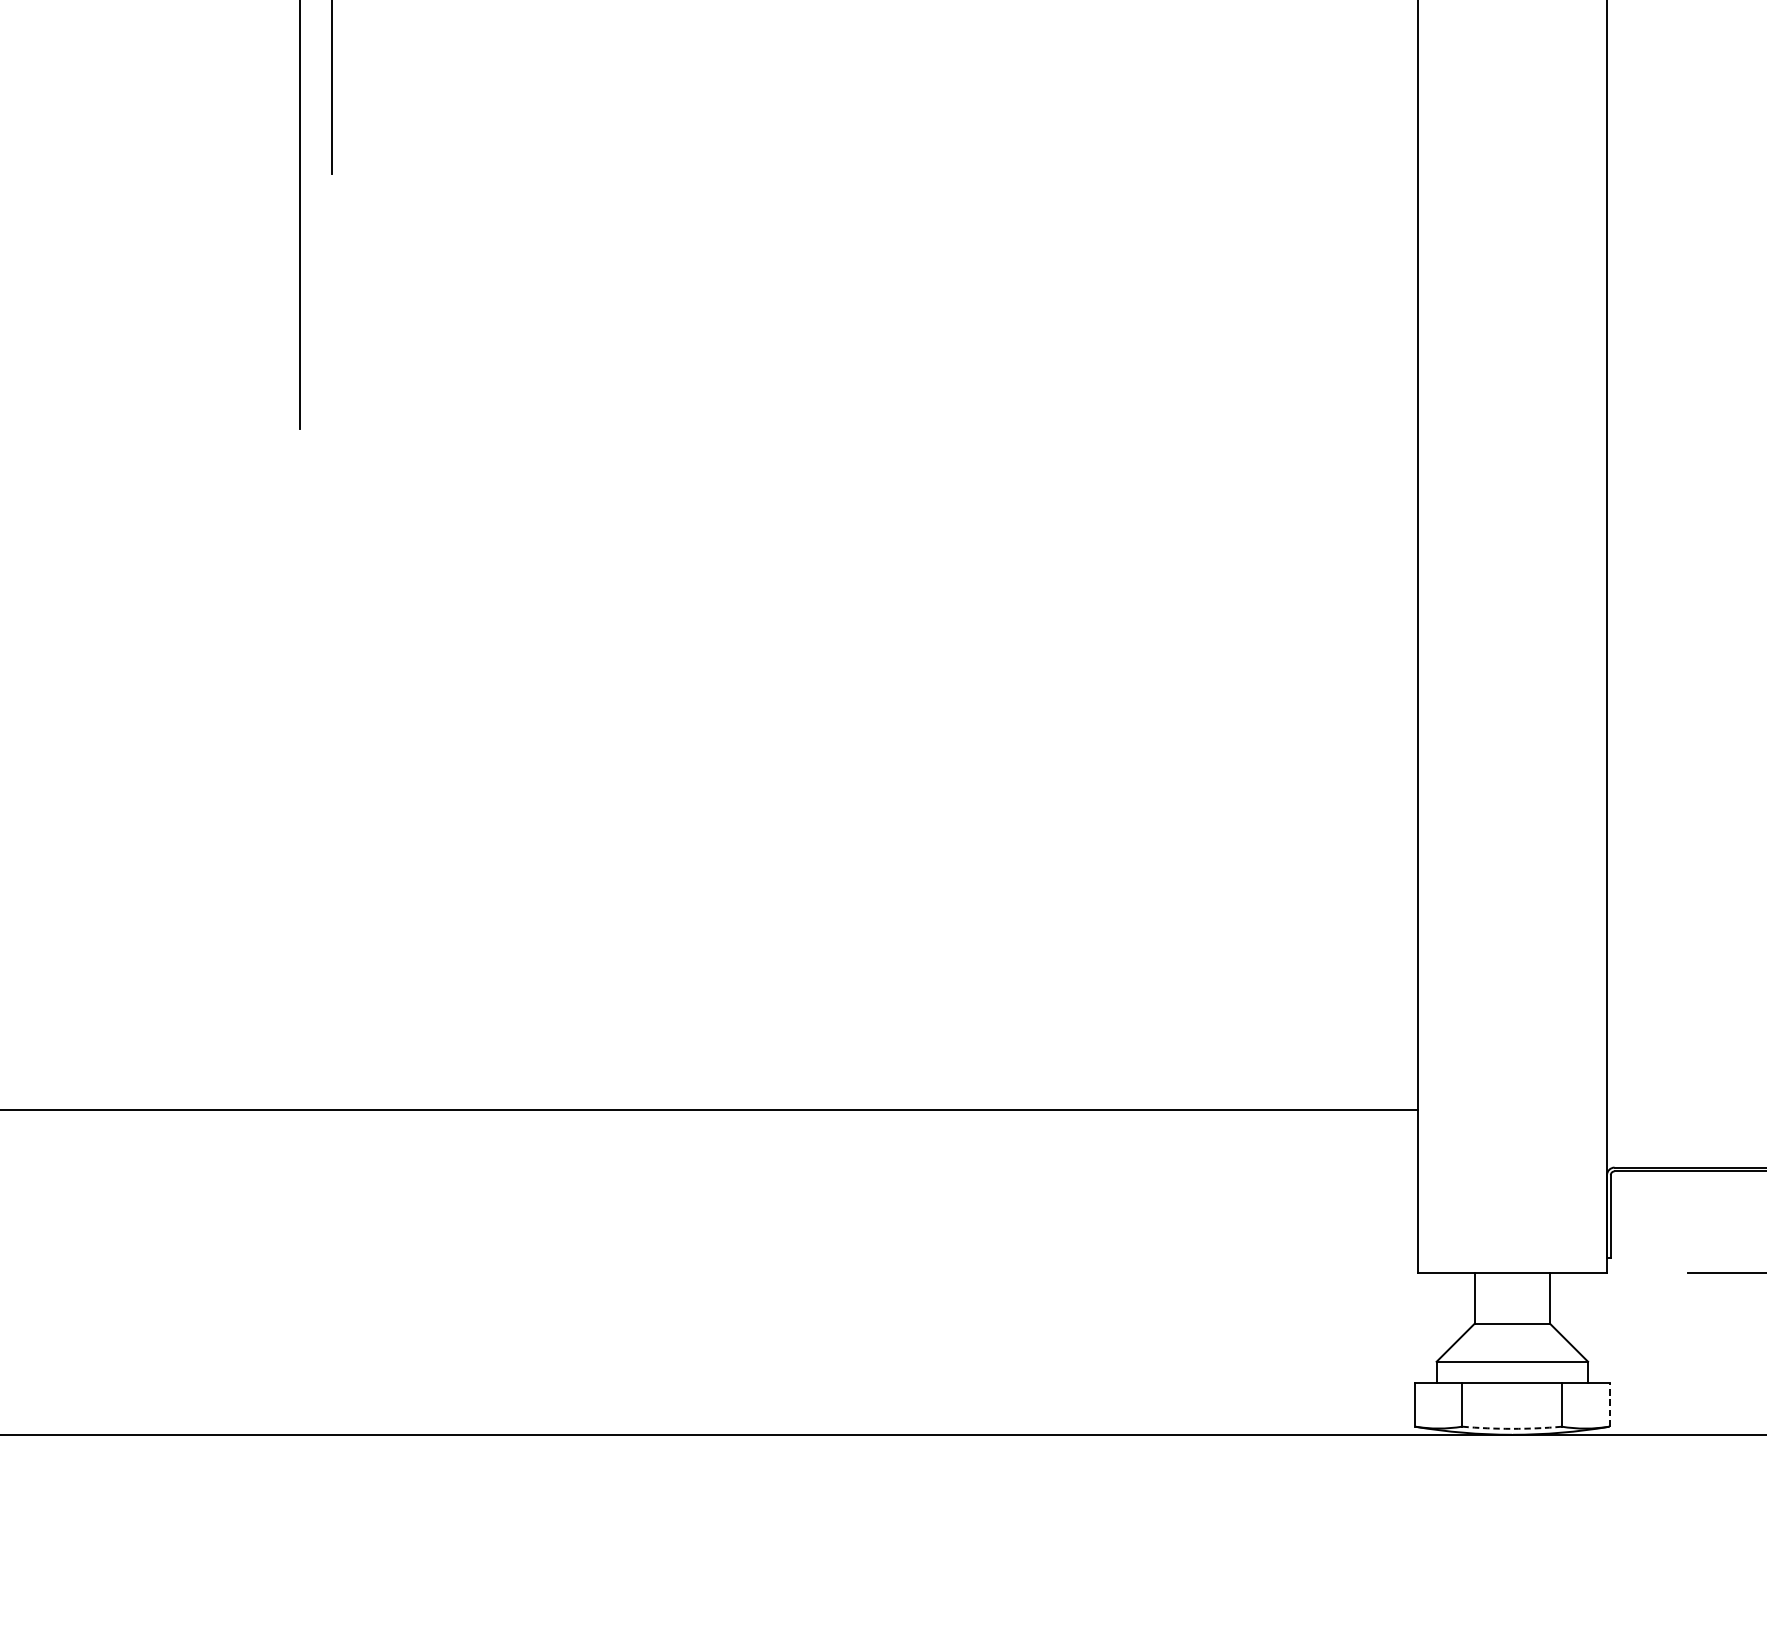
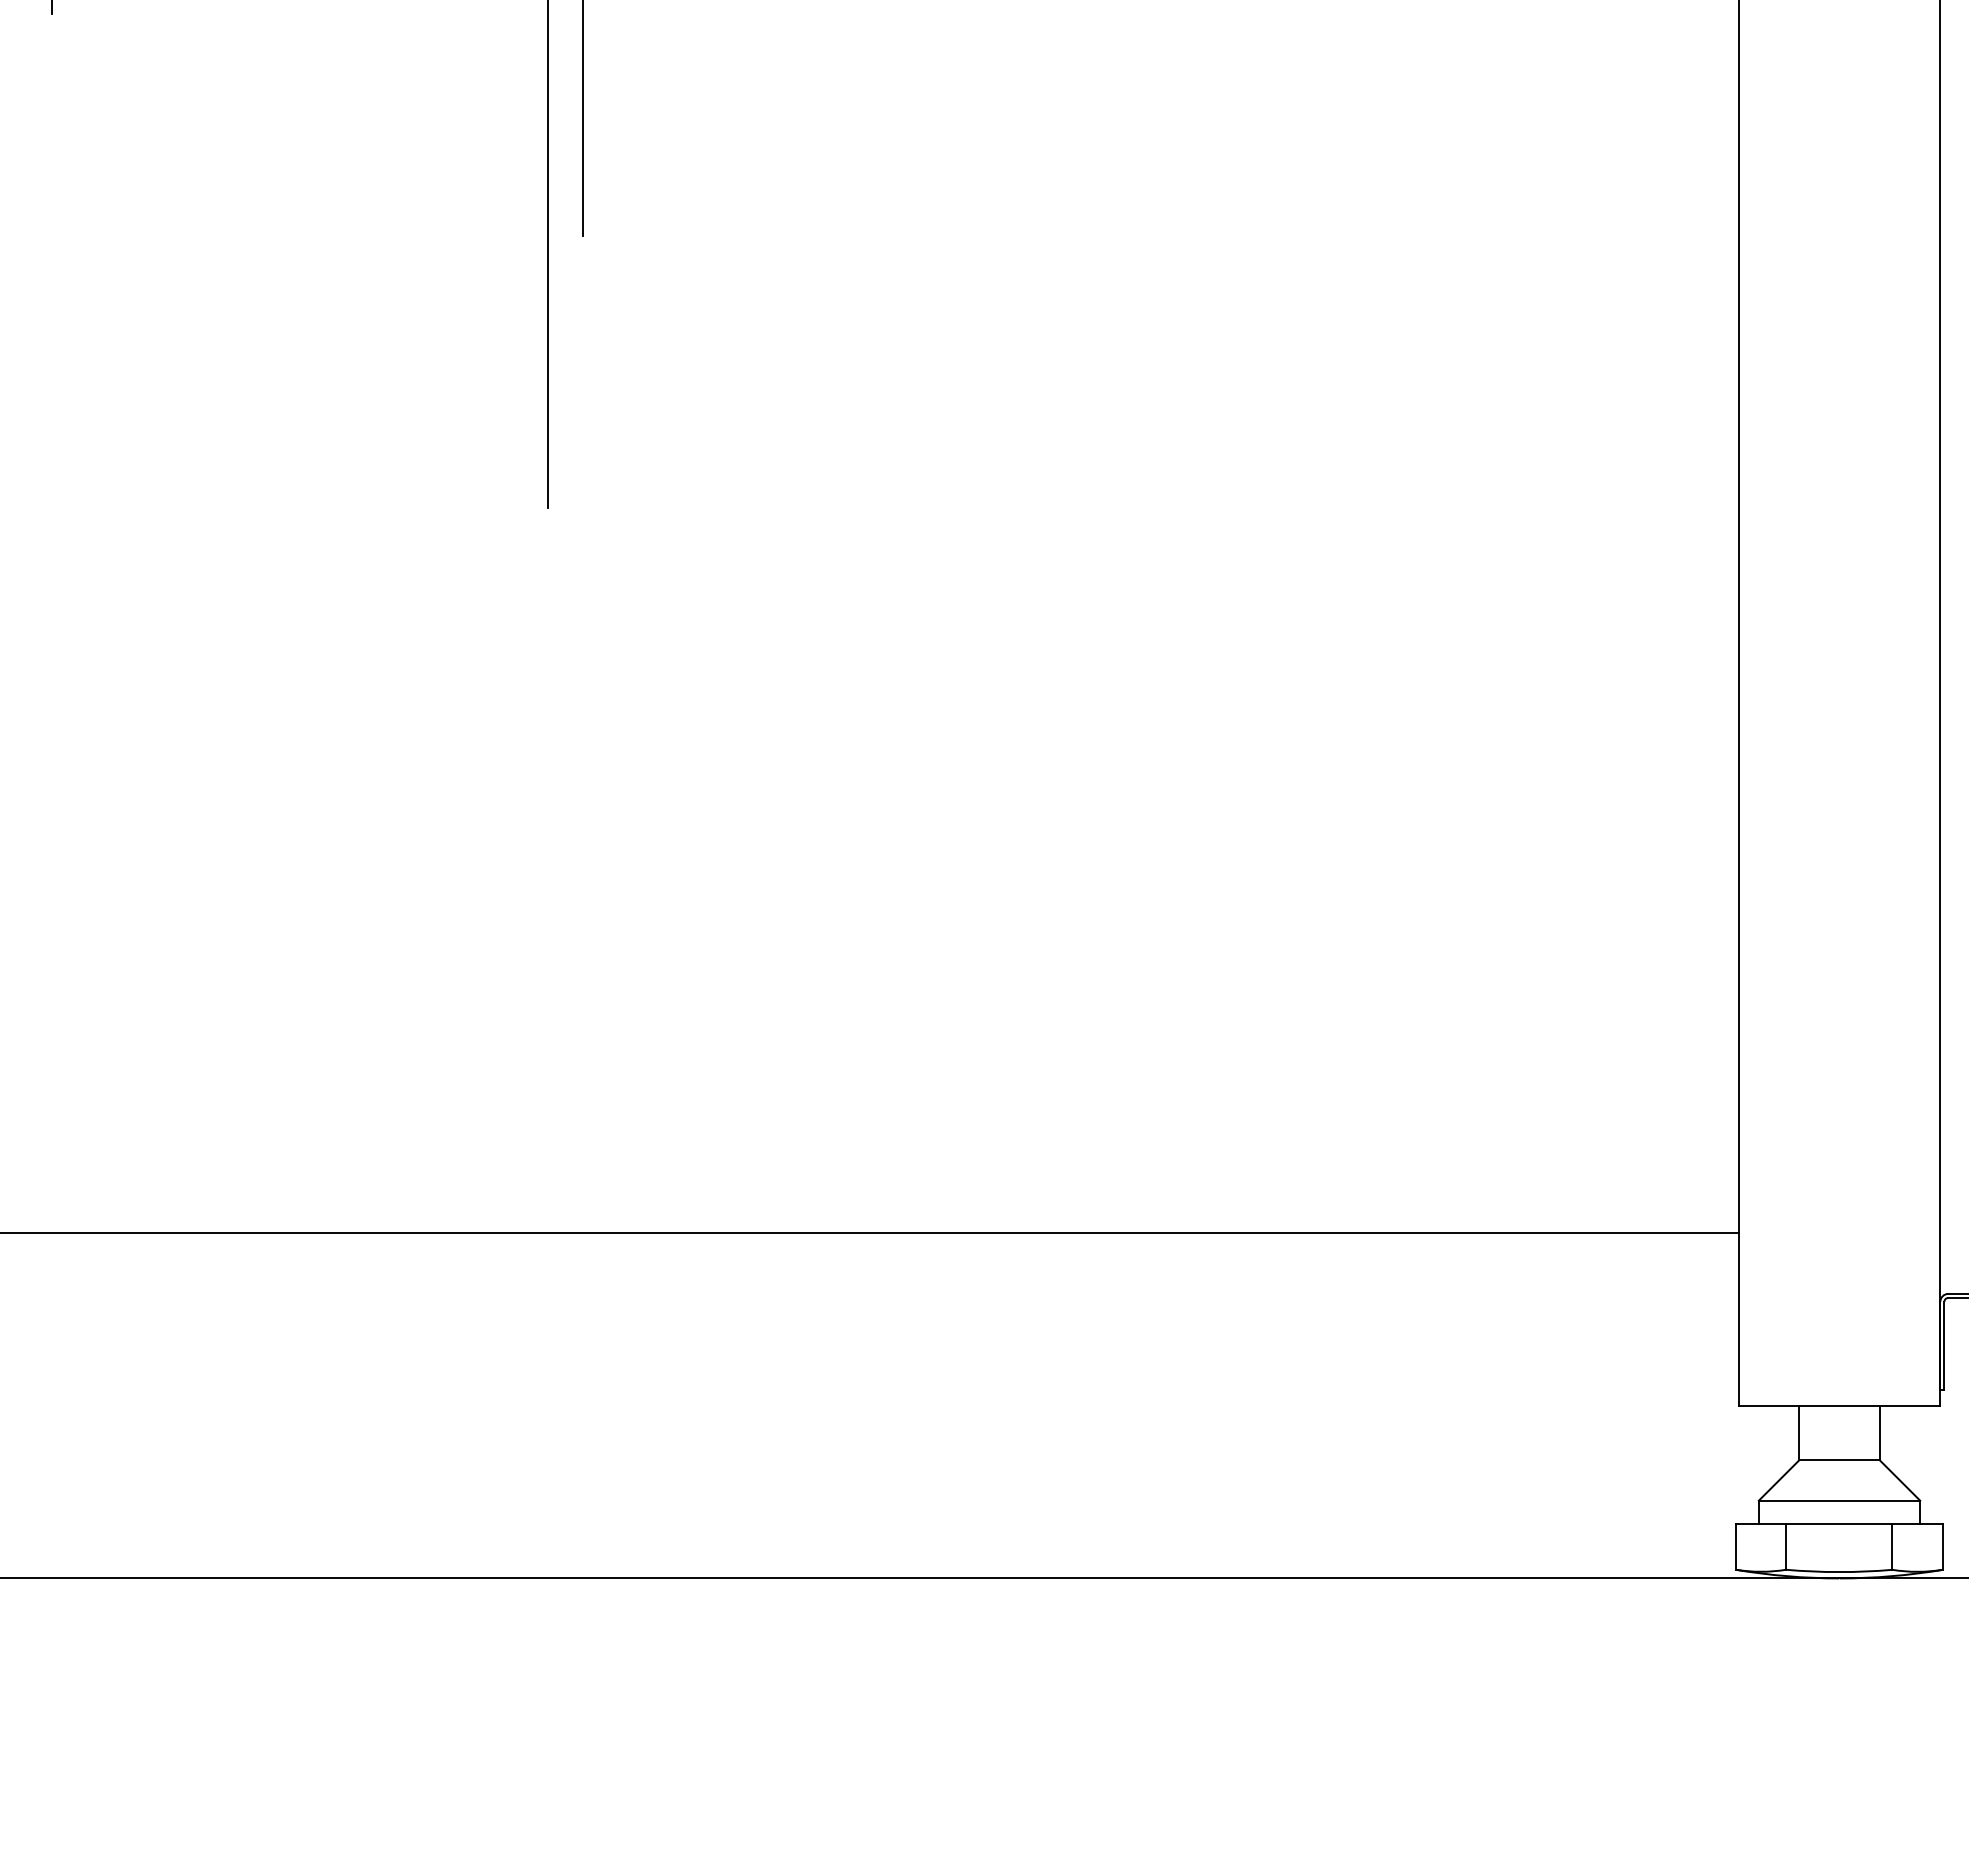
line: (1609, 1404) -> (1943, 1546), dashed -> solid
arc: (1512, 1429) -> (1839, 1572), dashed -> solid

